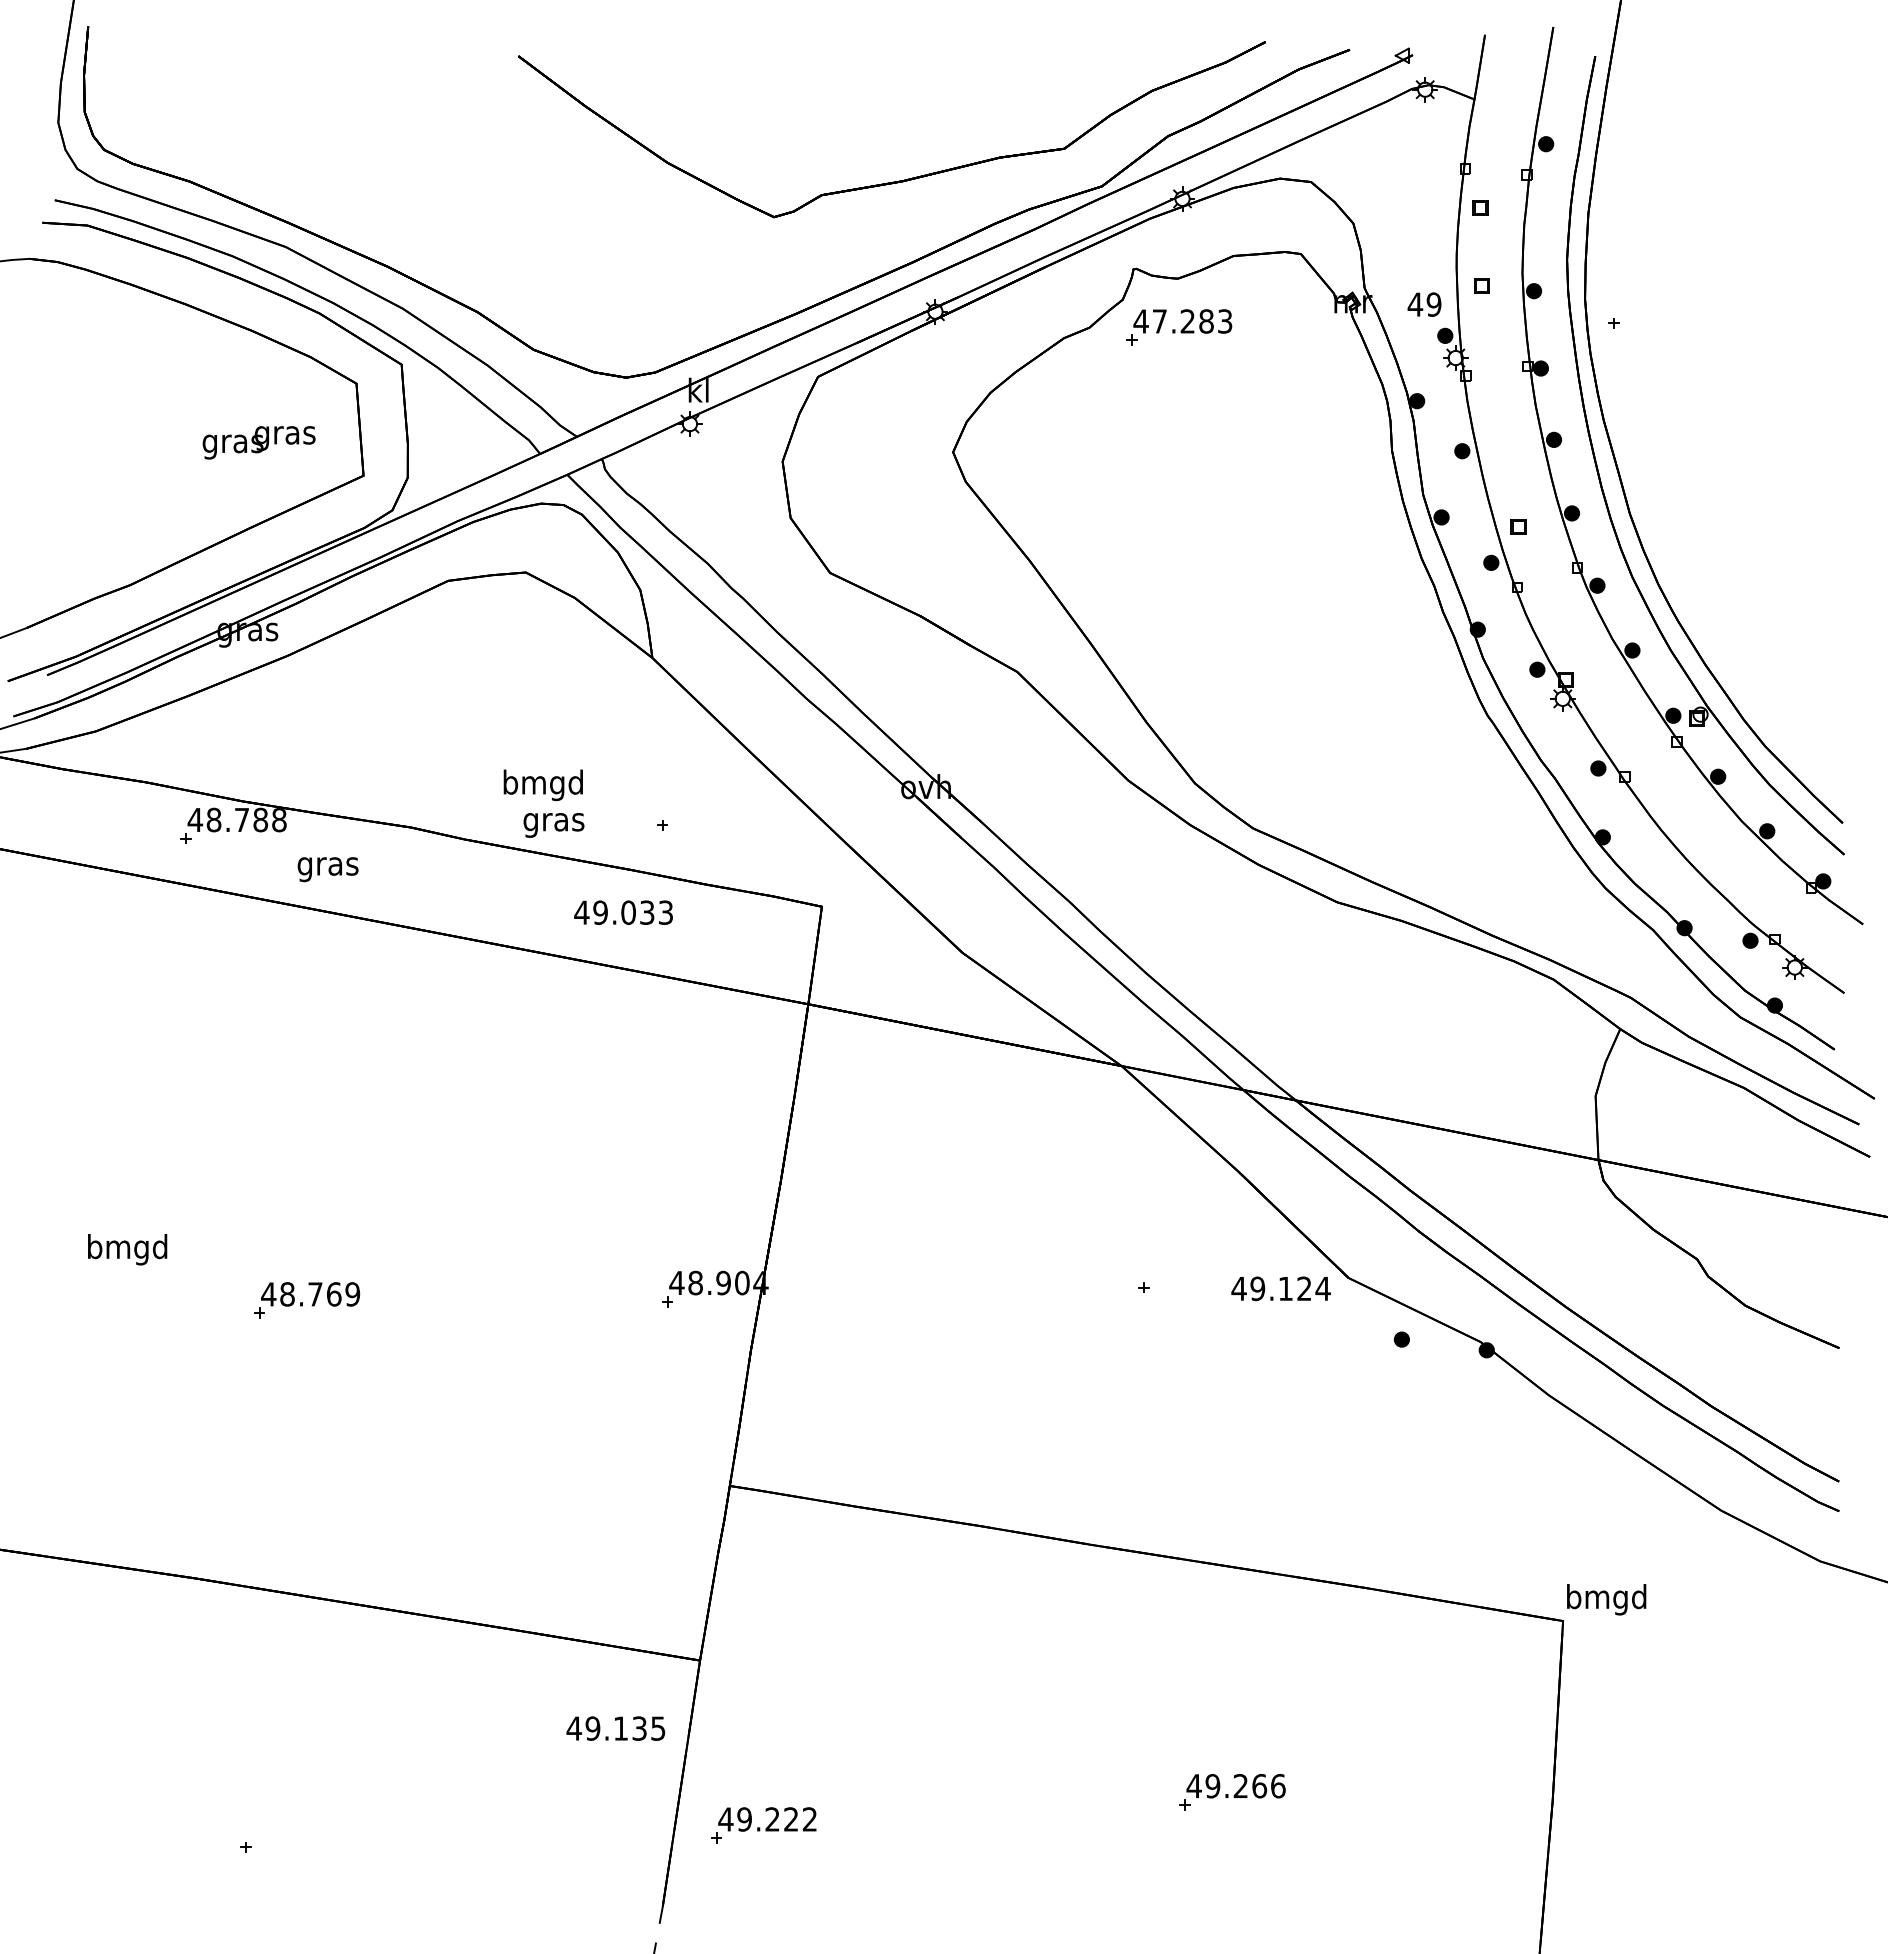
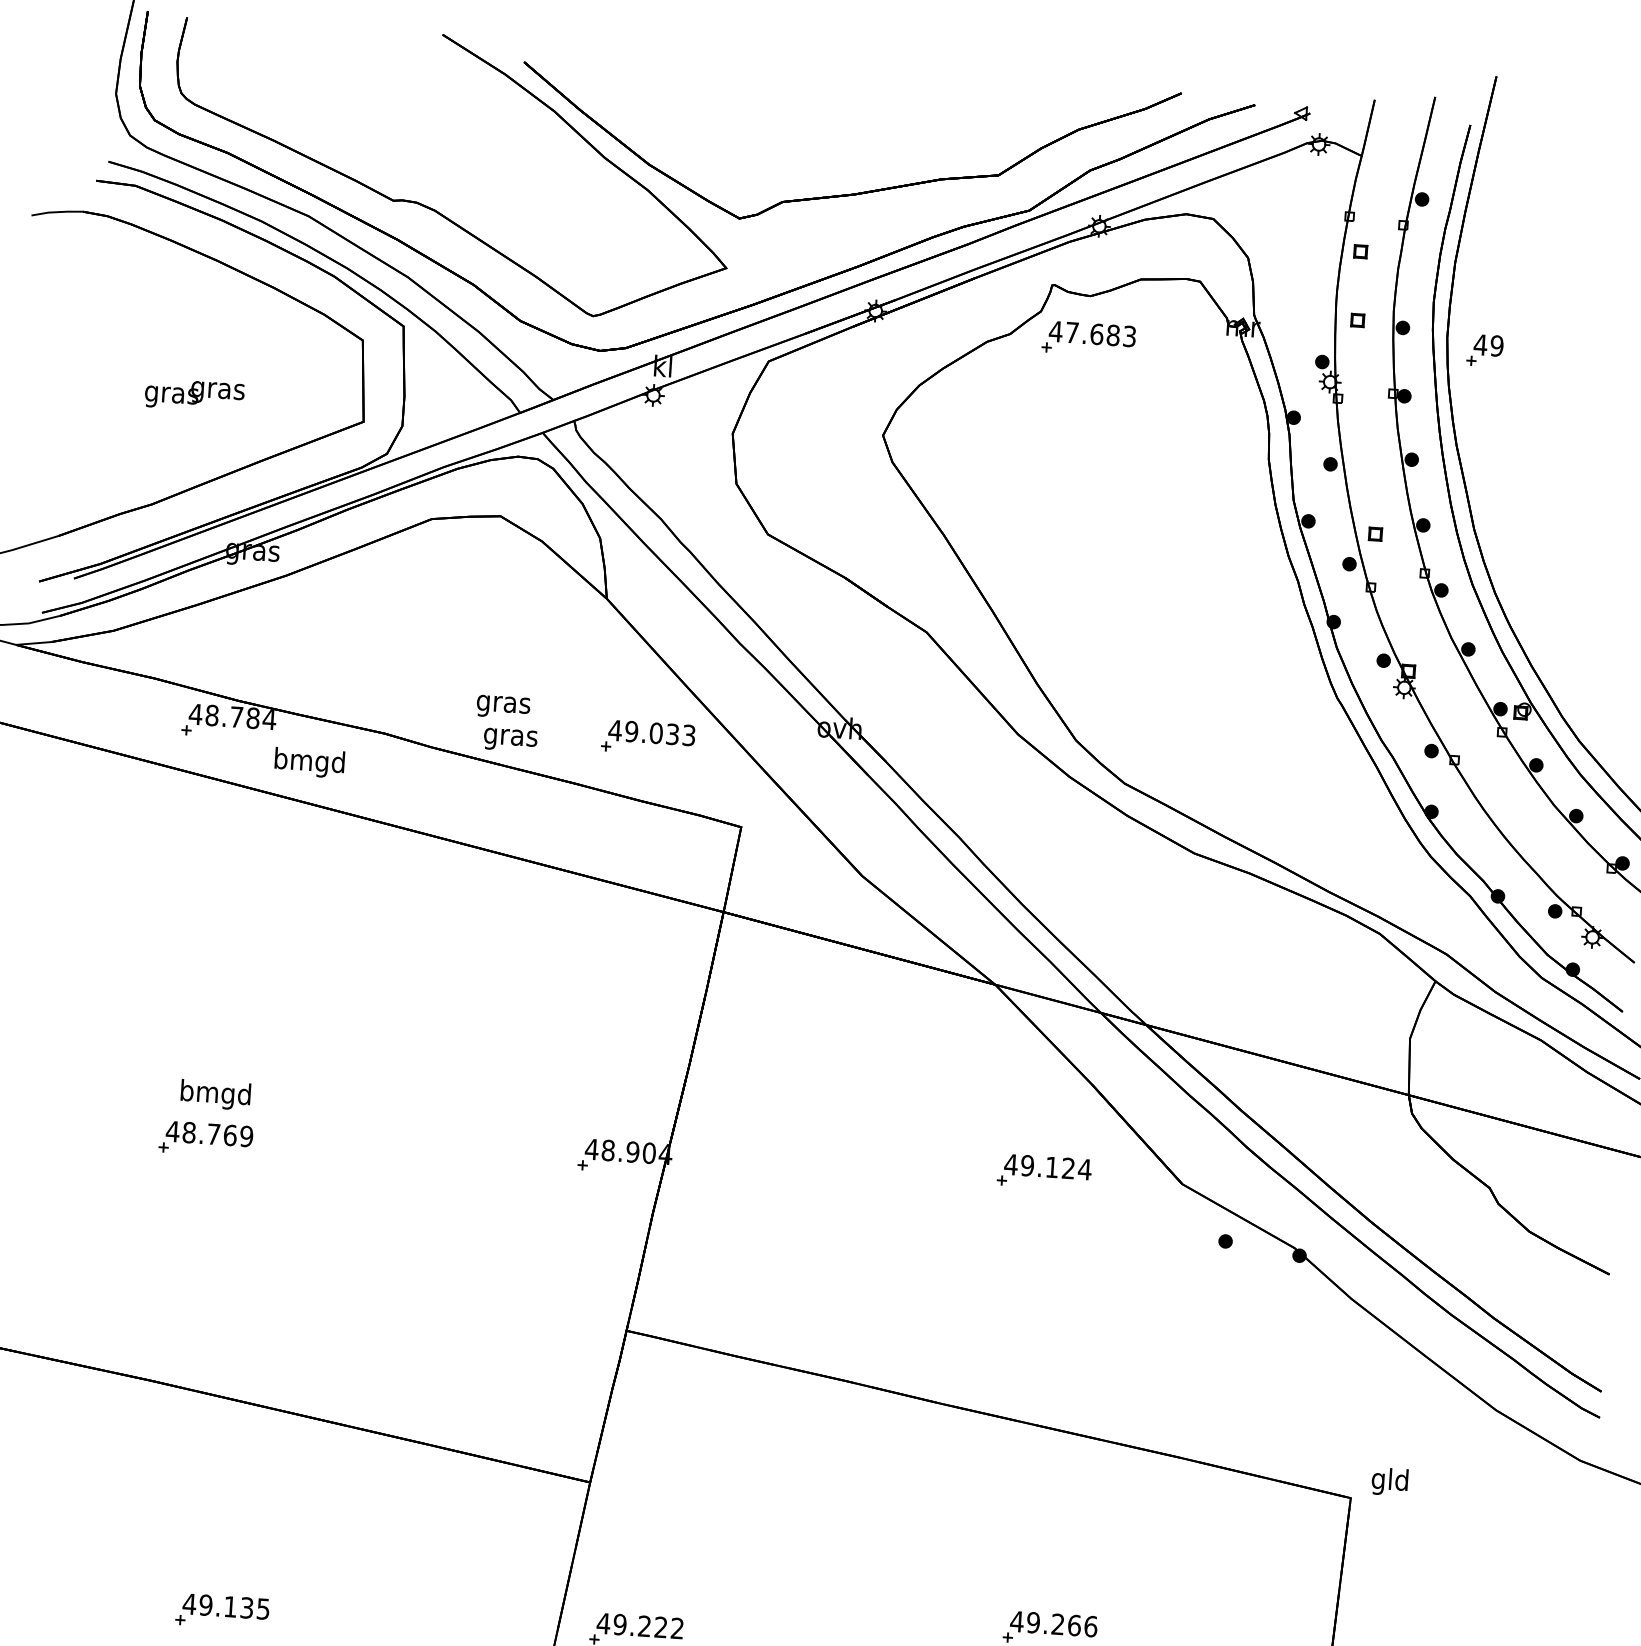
part: (427, 229) -> (434, 209), added
text: (1424, 304) -> (1488, 345), moved
text: (1187, 321) -> (1096, 334), 47.283 -> 47.683
text: (258, 442) -> (194, 395), moved
text: (542, 785) -> (502, 704), bmgd -> gras
text: (279, 820) -> (269, 719), 48.788 -> 48.784
text: (327, 866) -> (309, 763), gras -> bmgd
text: (623, 912) -> (651, 732), moved
text: (127, 1249) -> (215, 1094), moved
text: (1280, 1288) -> (1047, 1166), moved
part: (307, 1300) -> (206, 1139), moved
text: (1606, 1599) -> (1390, 1481), bmgd -> gld
text: (615, 1728) -> (225, 1606), moved

